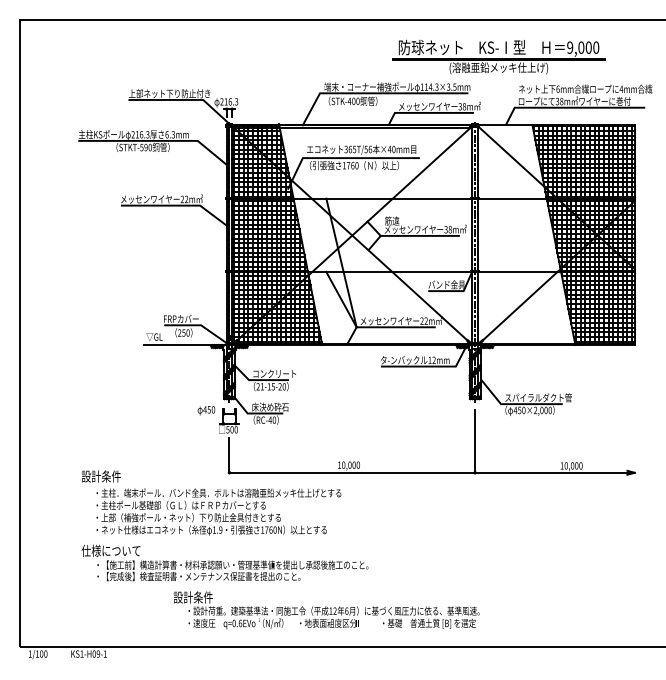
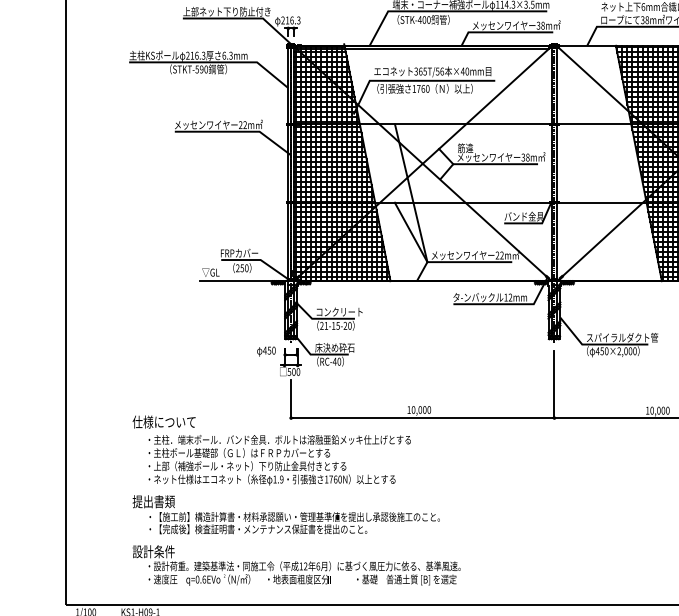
text: (110, 476) -> (163, 422), 設計条件 -> 仕様について
text: (110, 550) -> (163, 501), 仕様について -> 提出書類
text: (326, 610) -> (296, 565), moved

